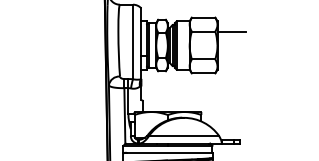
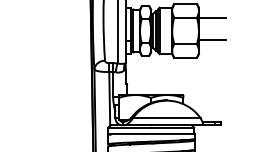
line: (231, 54) -> (212, 39), added

